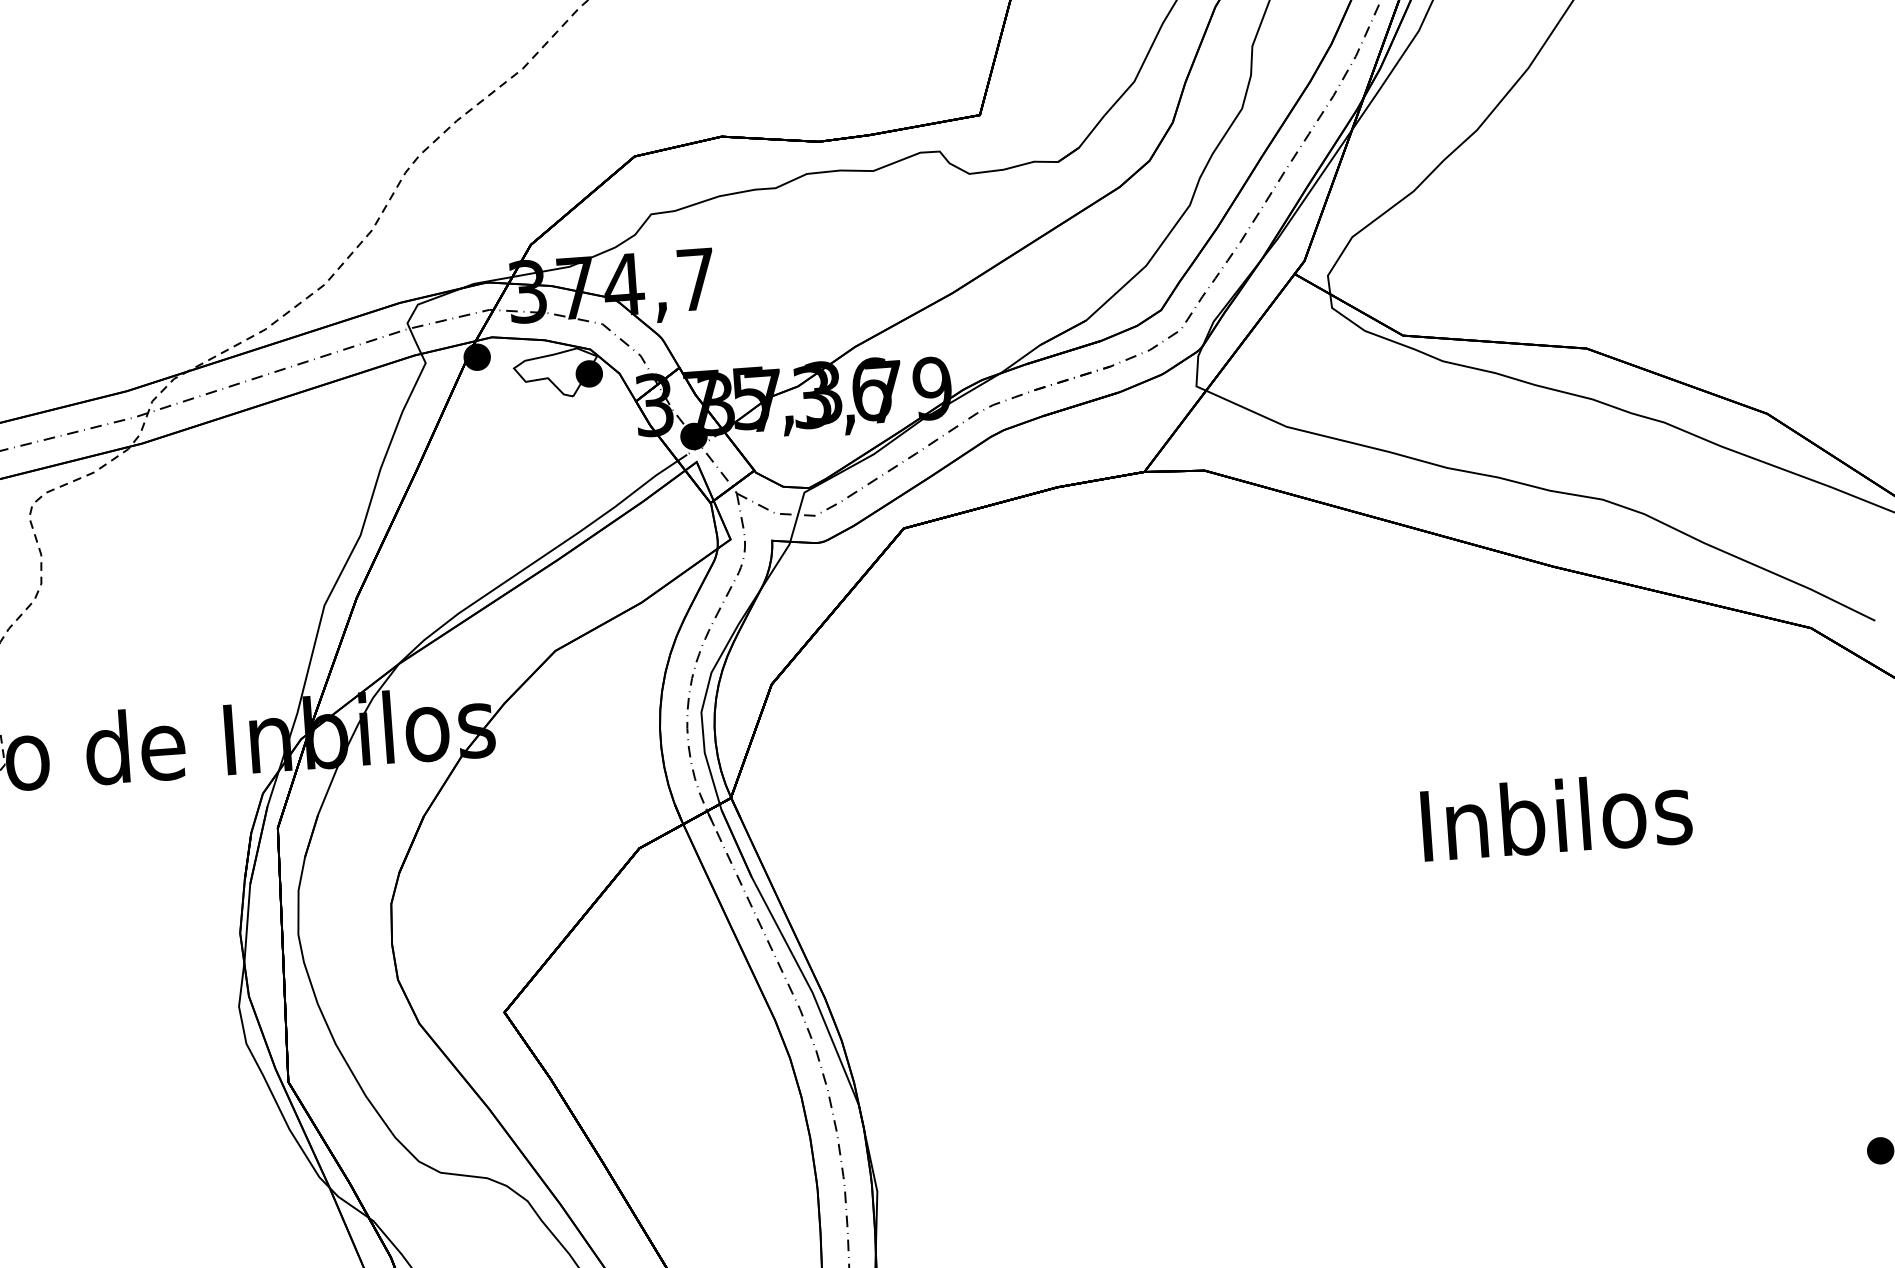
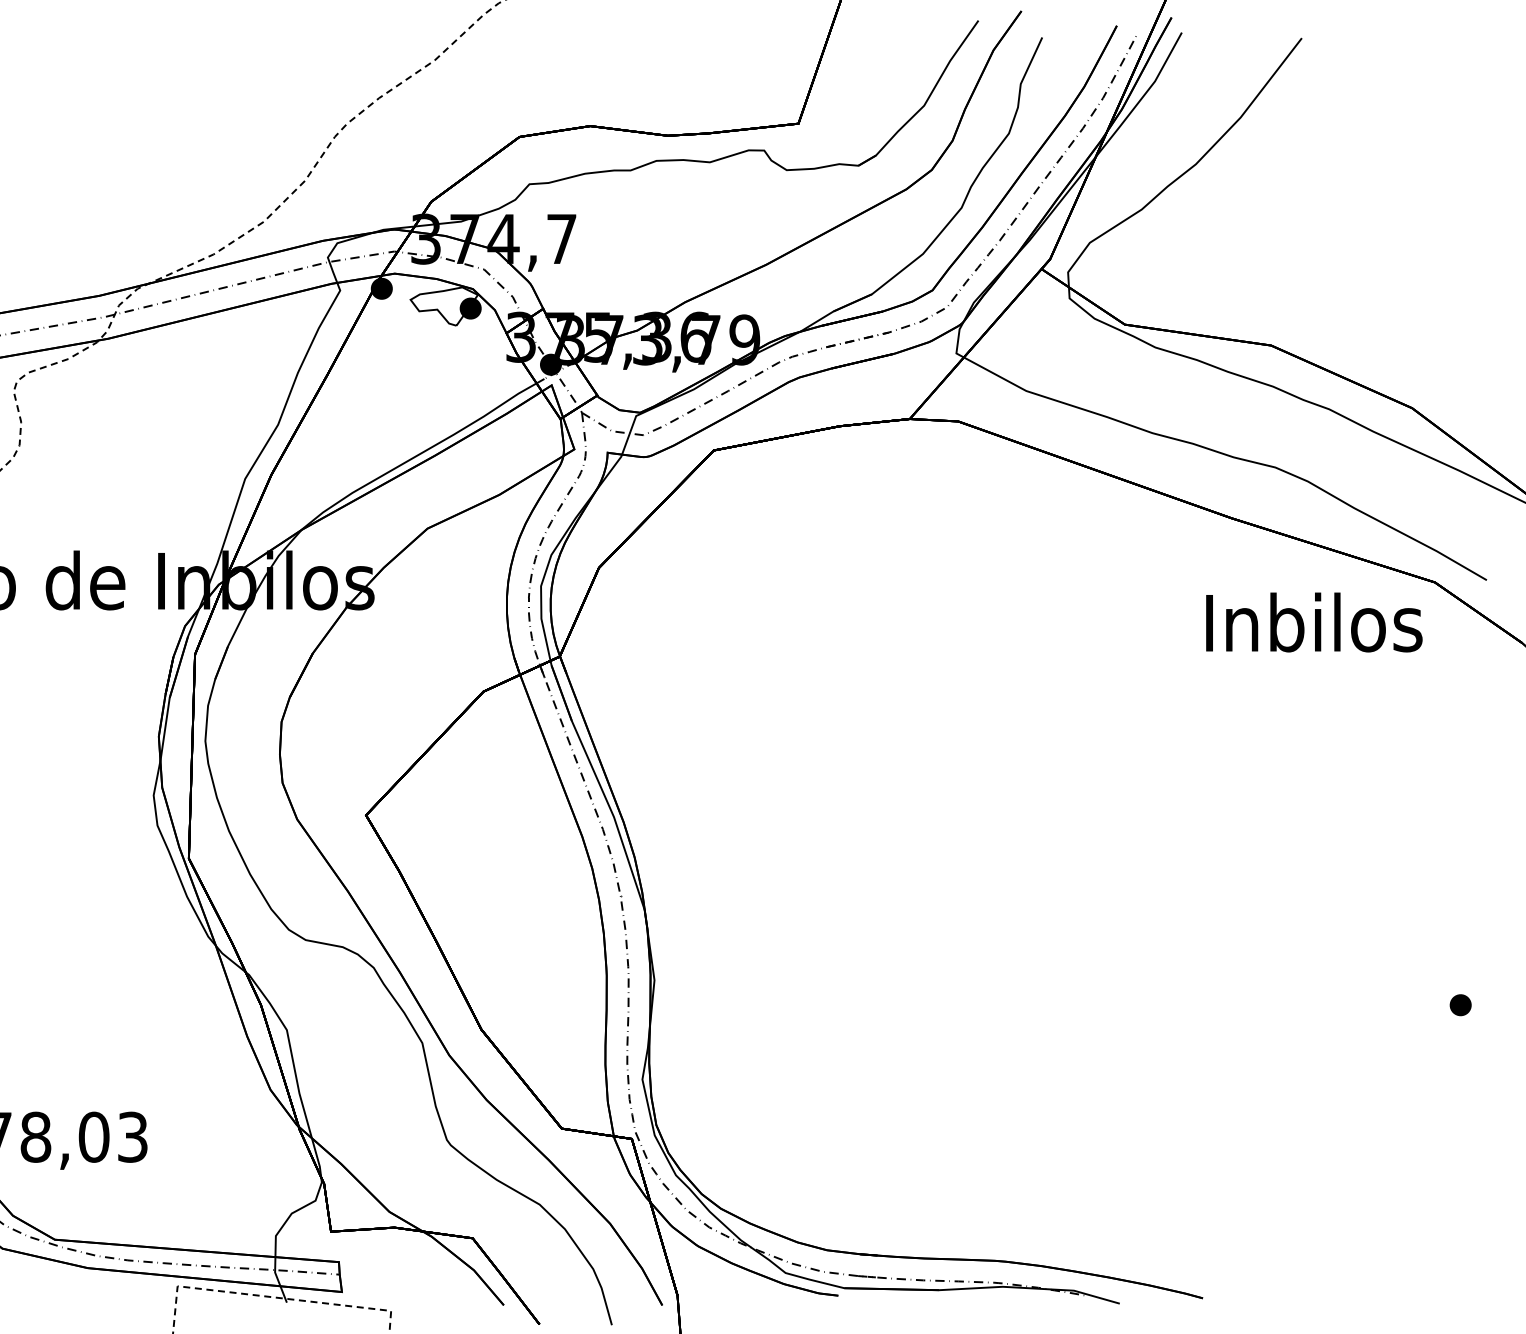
text: (1556, 816) -> (1314, 622), moved

